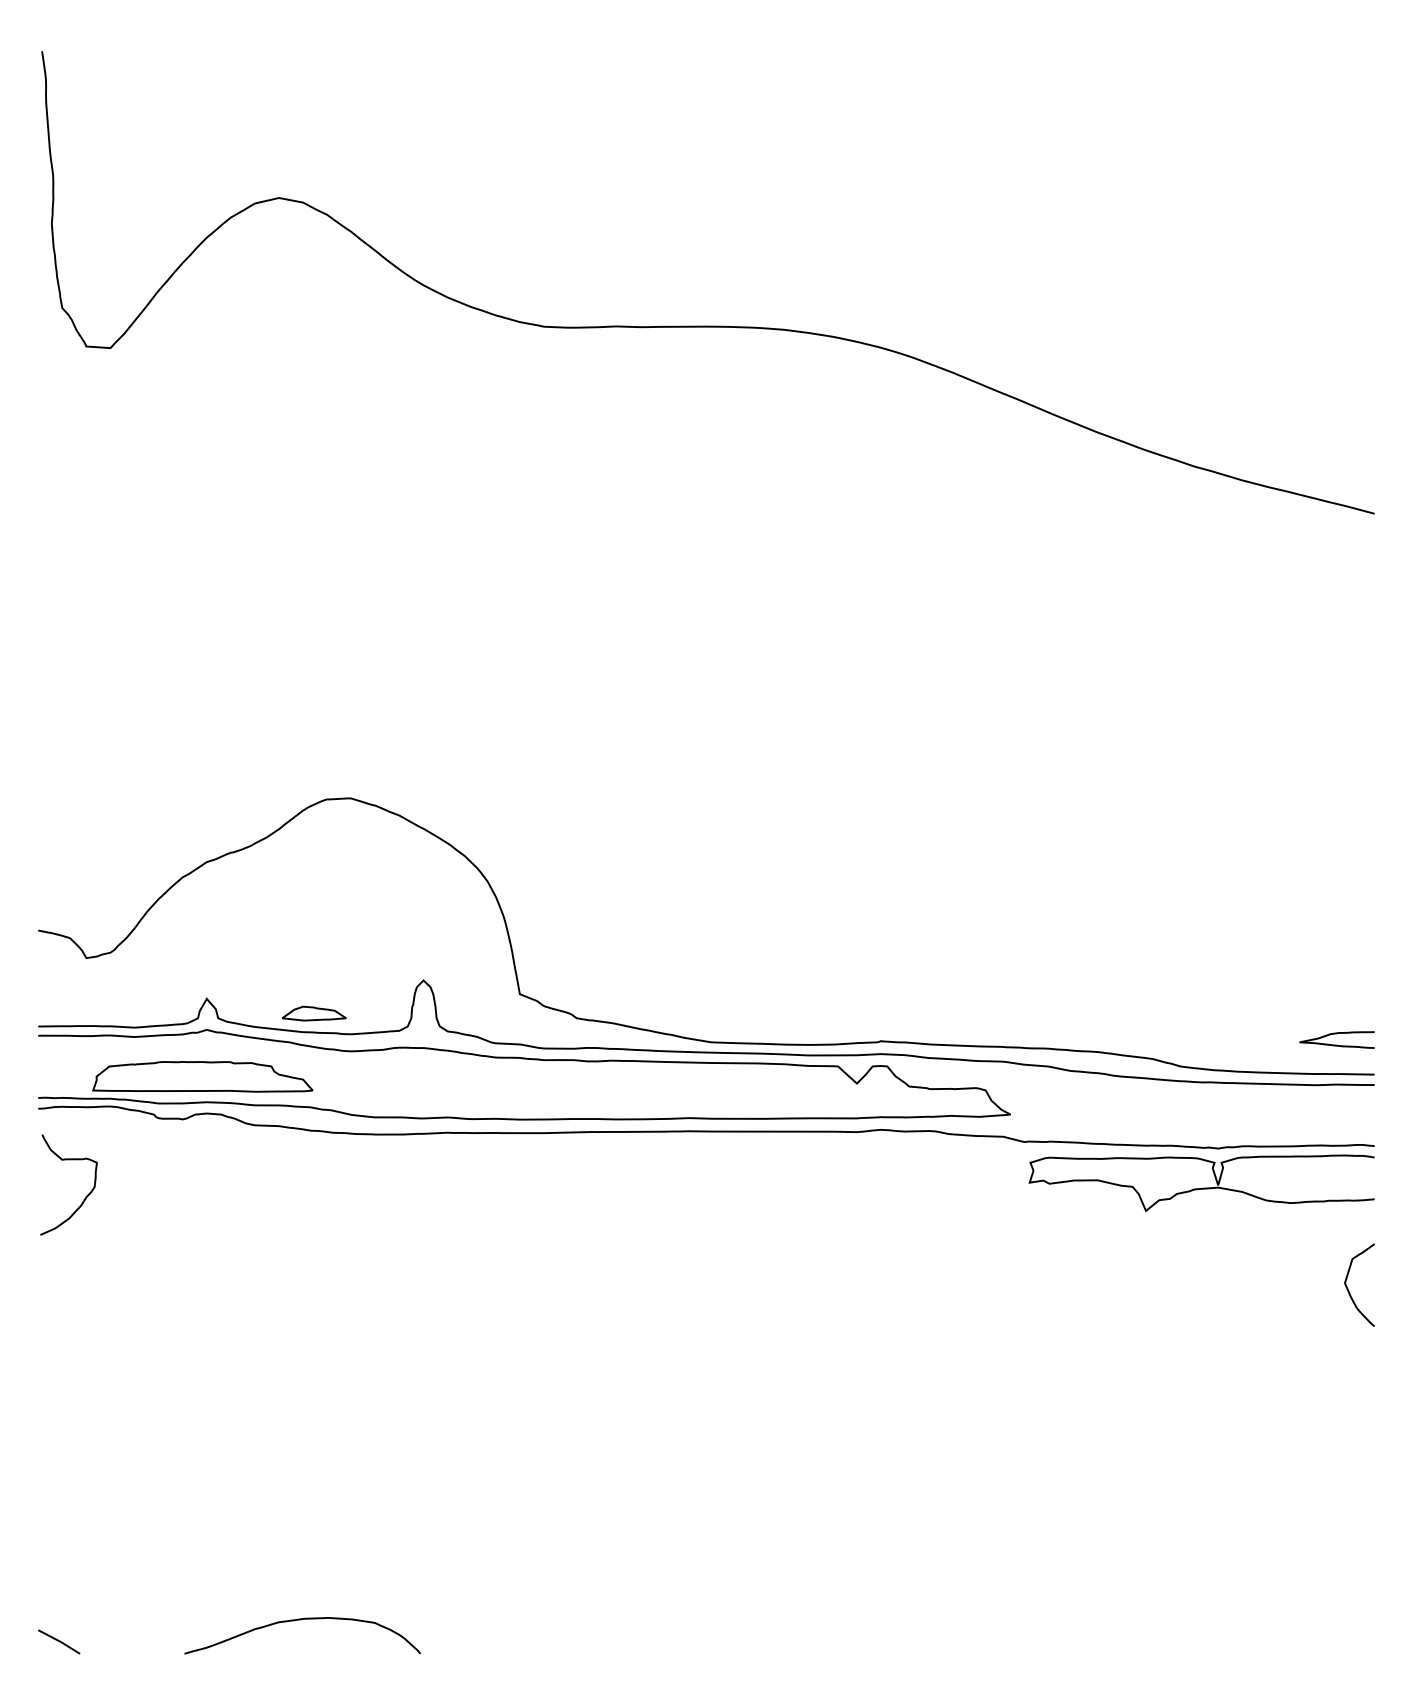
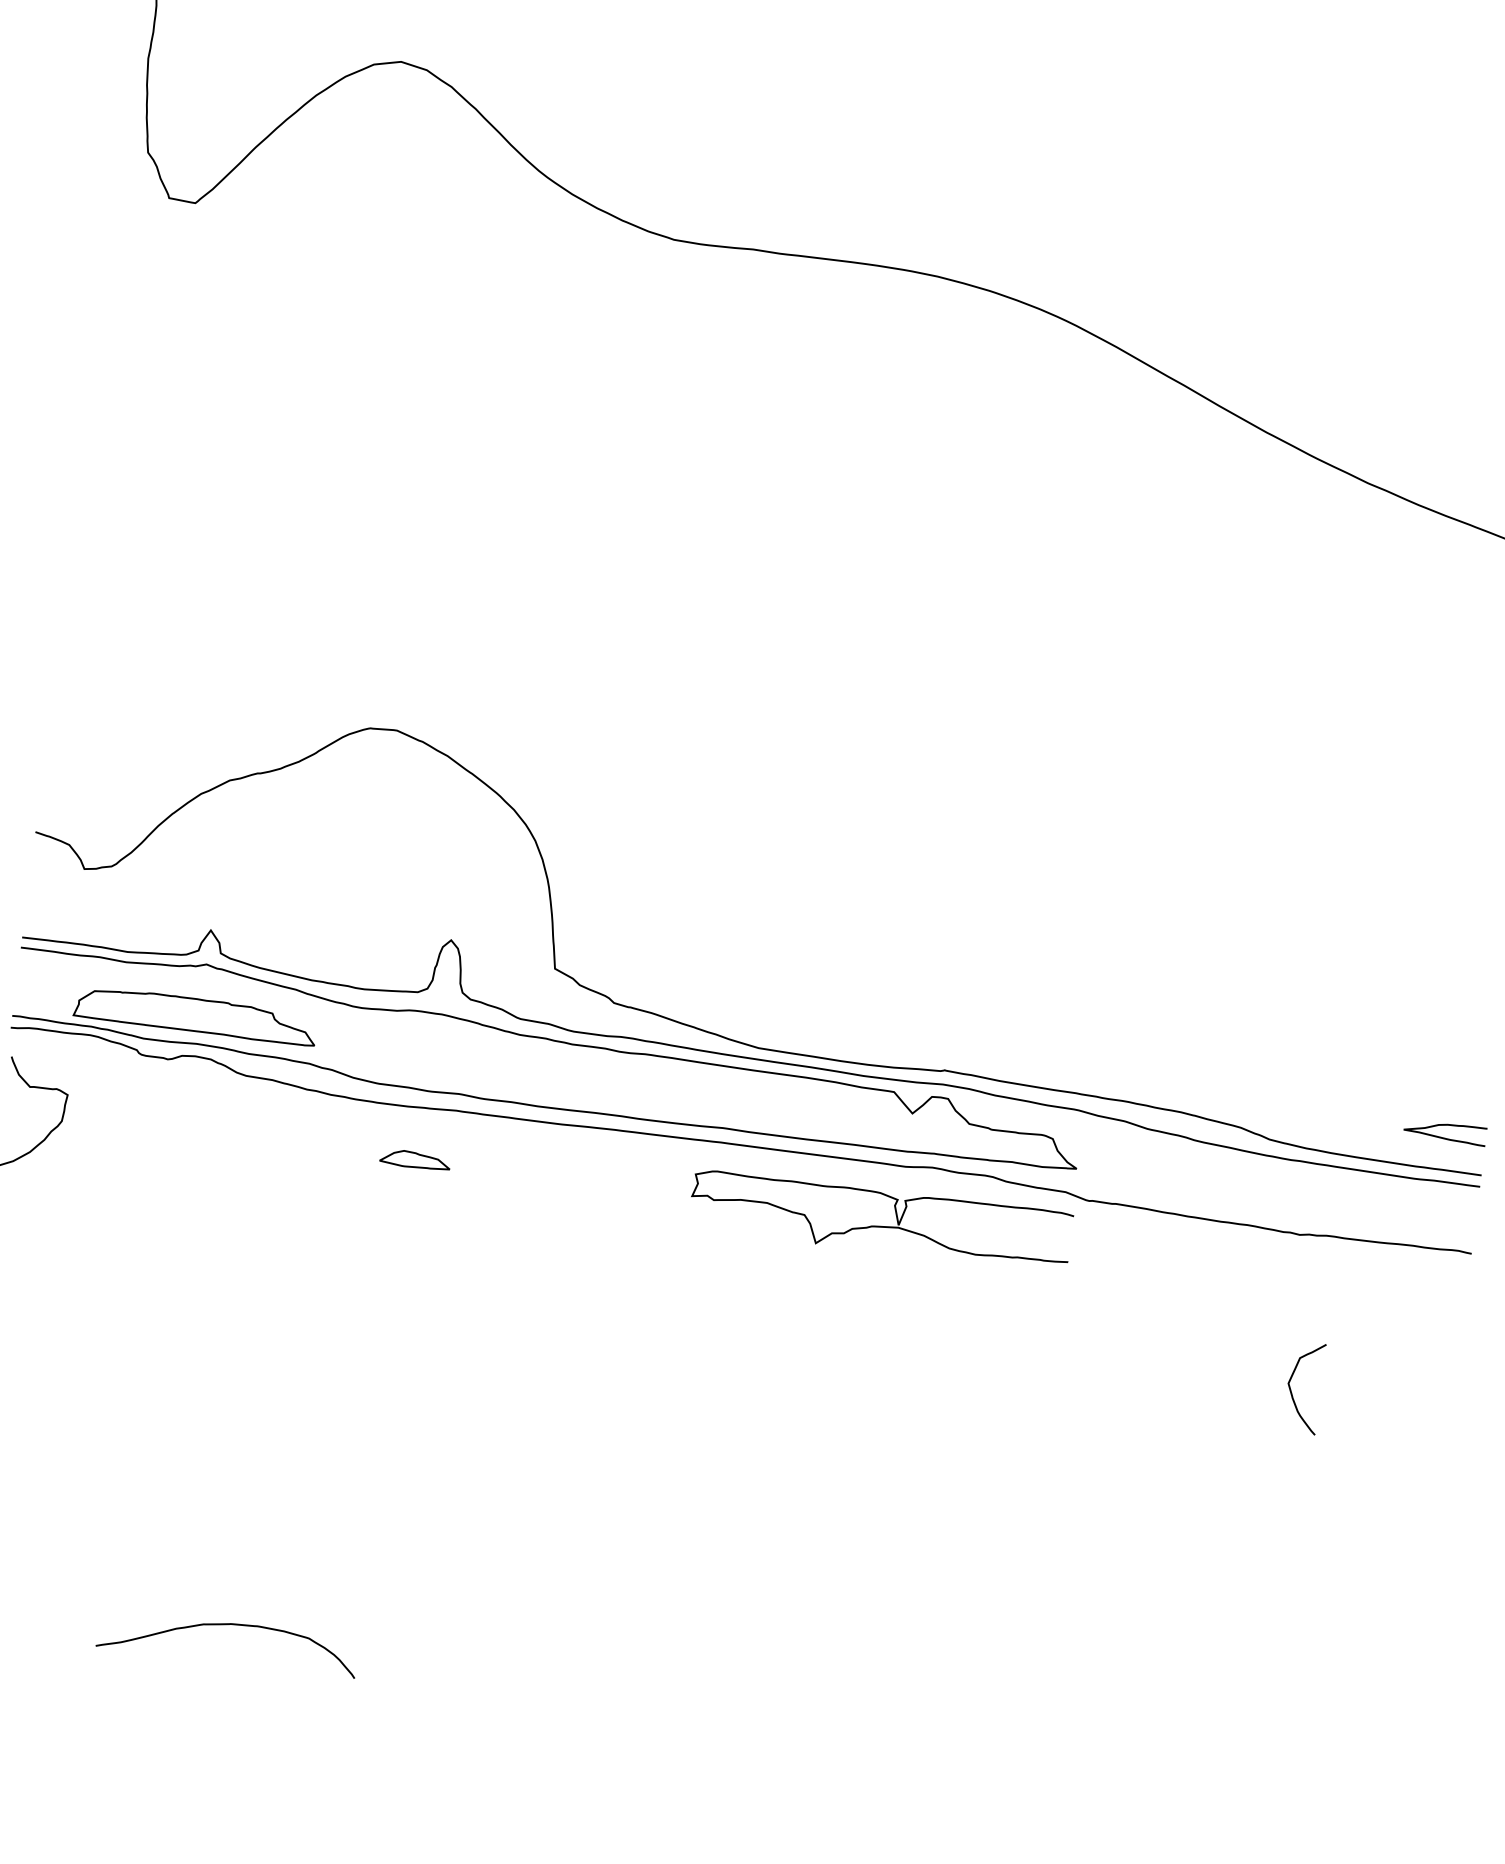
part: (313, 1013) -> (414, 1159), moved
curve: (1202, 1187) -> (881, 1225), moved
curve: (1349, 1290) -> (1292, 1392), moved

